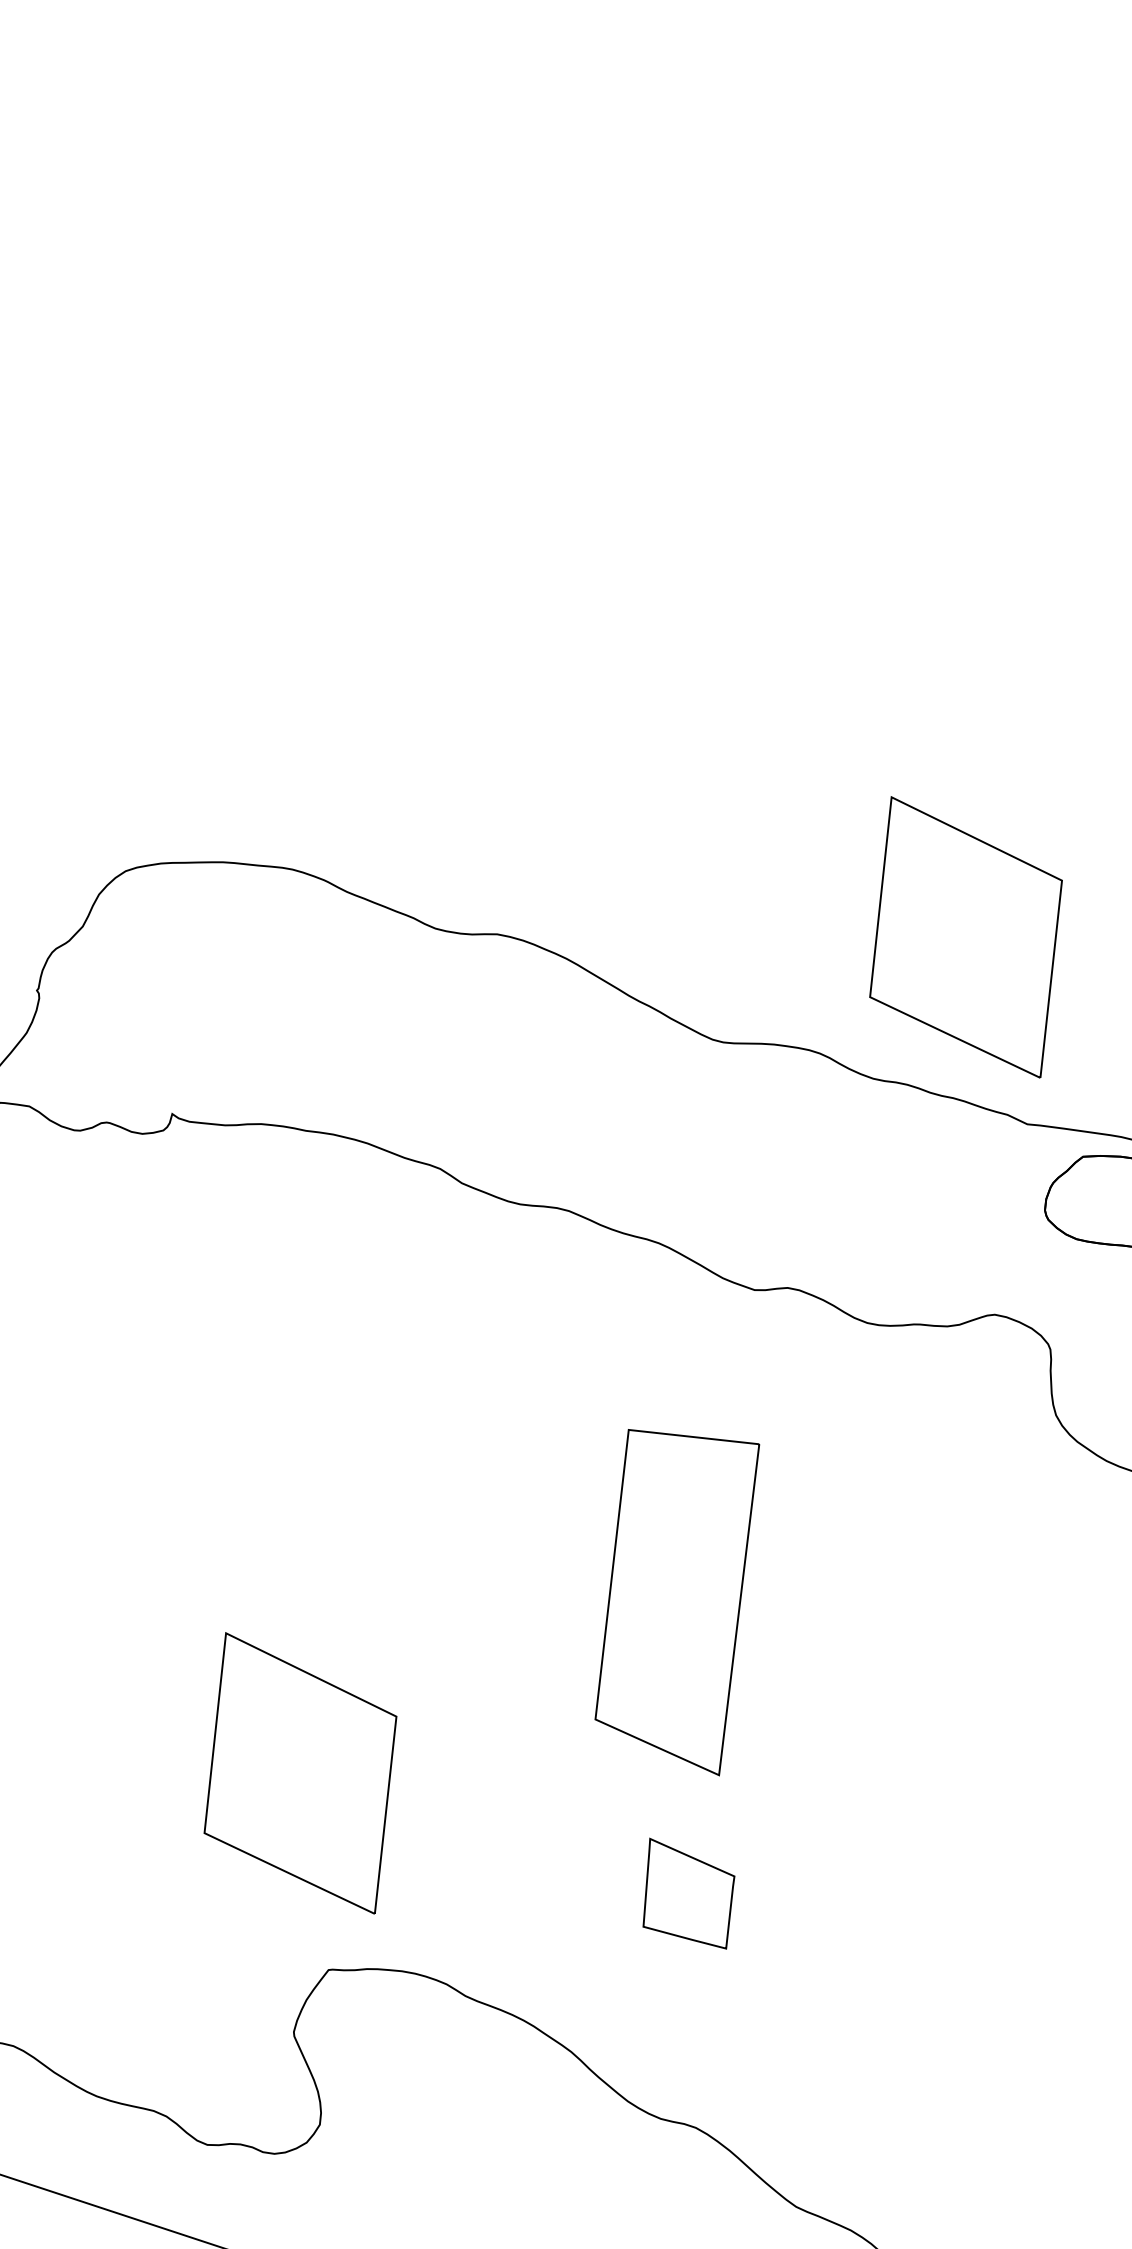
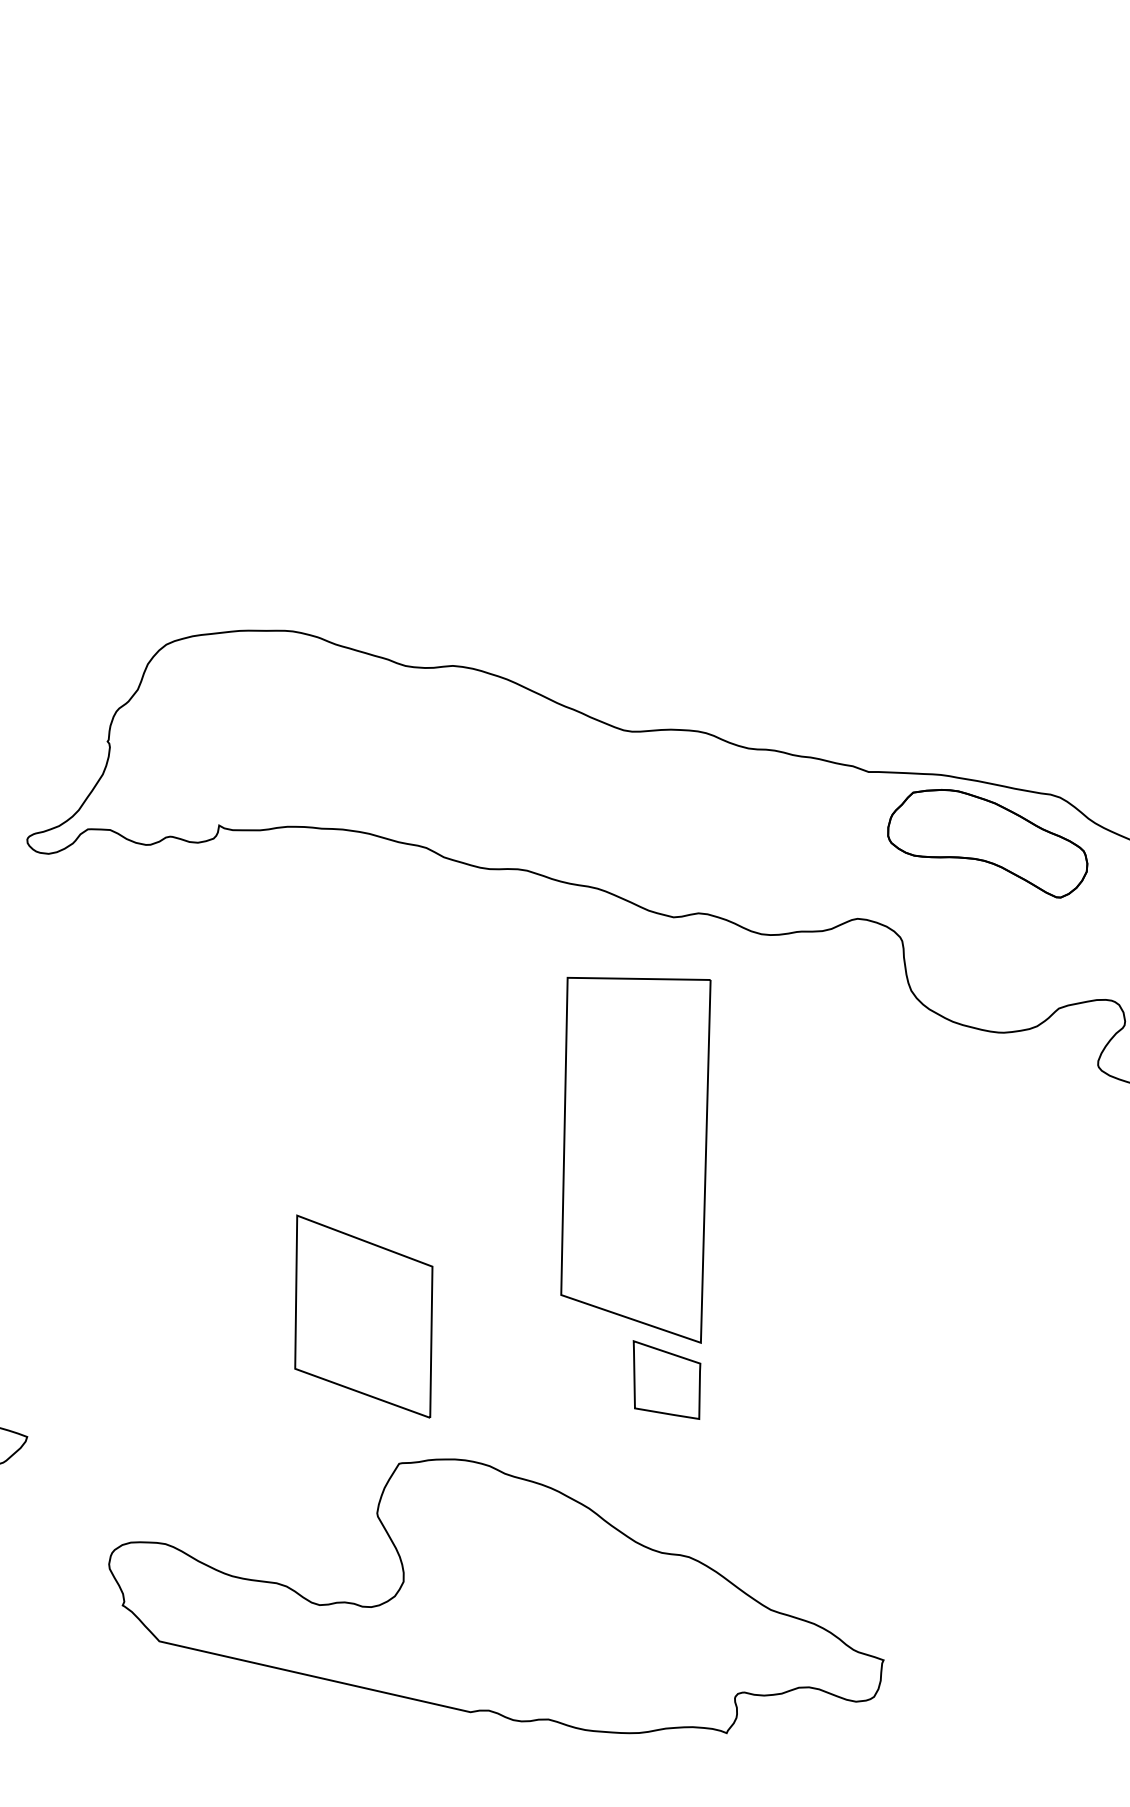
part: (965, 937) -> (808, 634), removed
part: (674, 1601) -> (635, 1159), size x1.43

